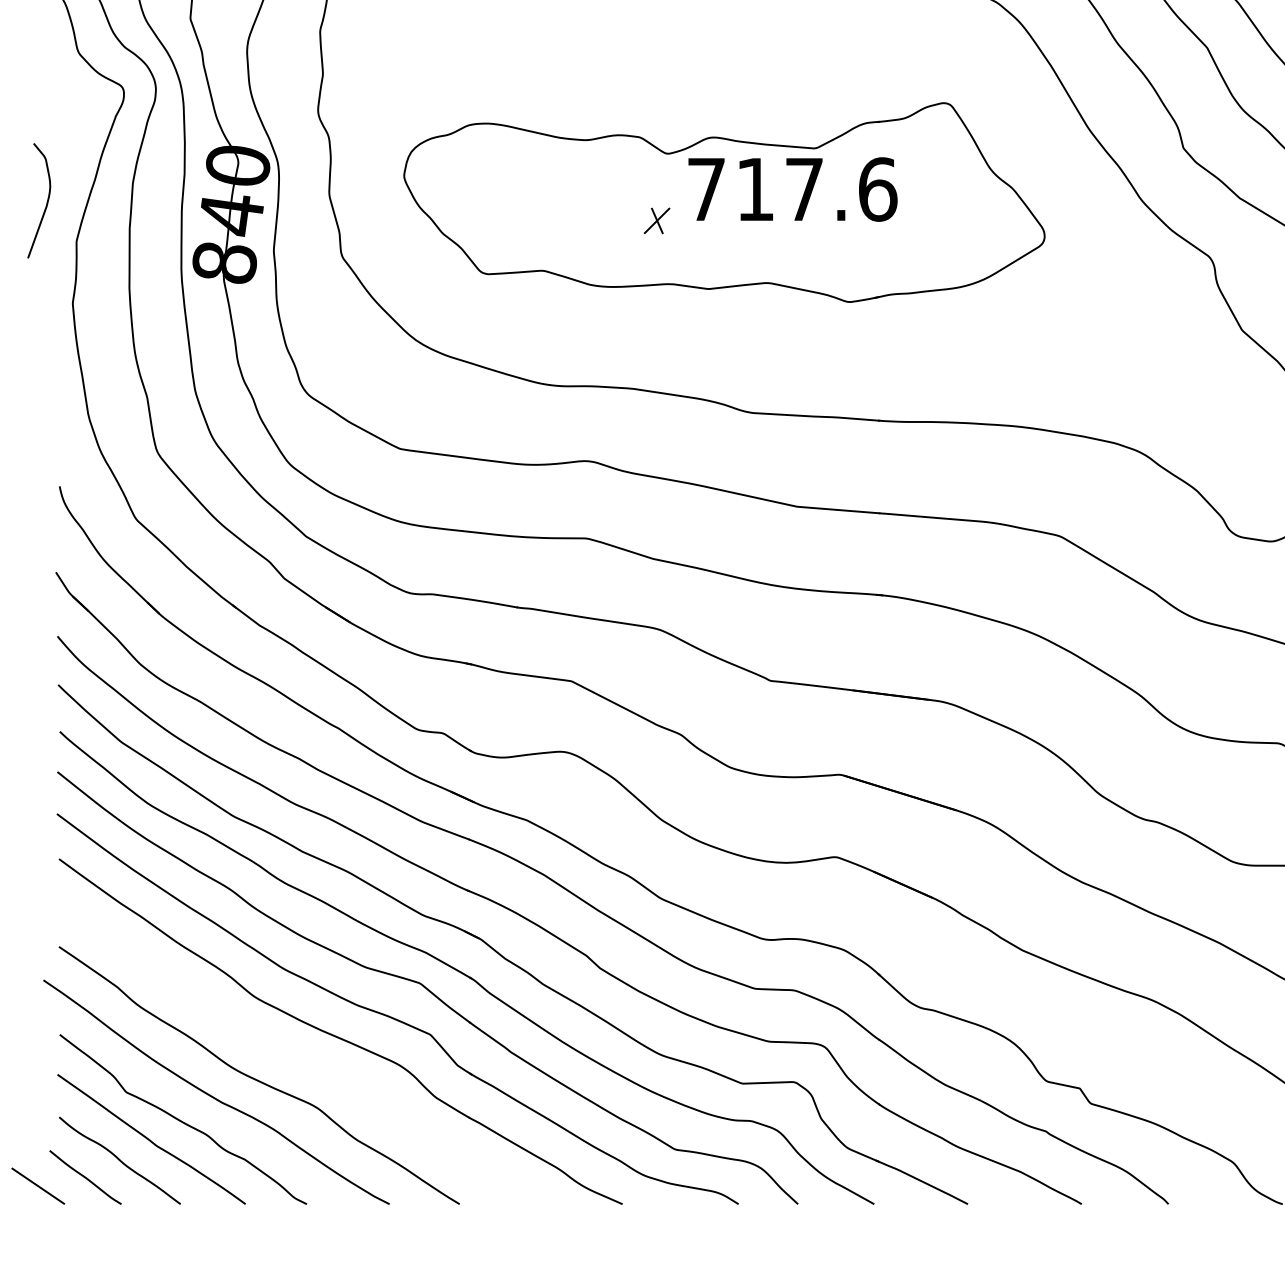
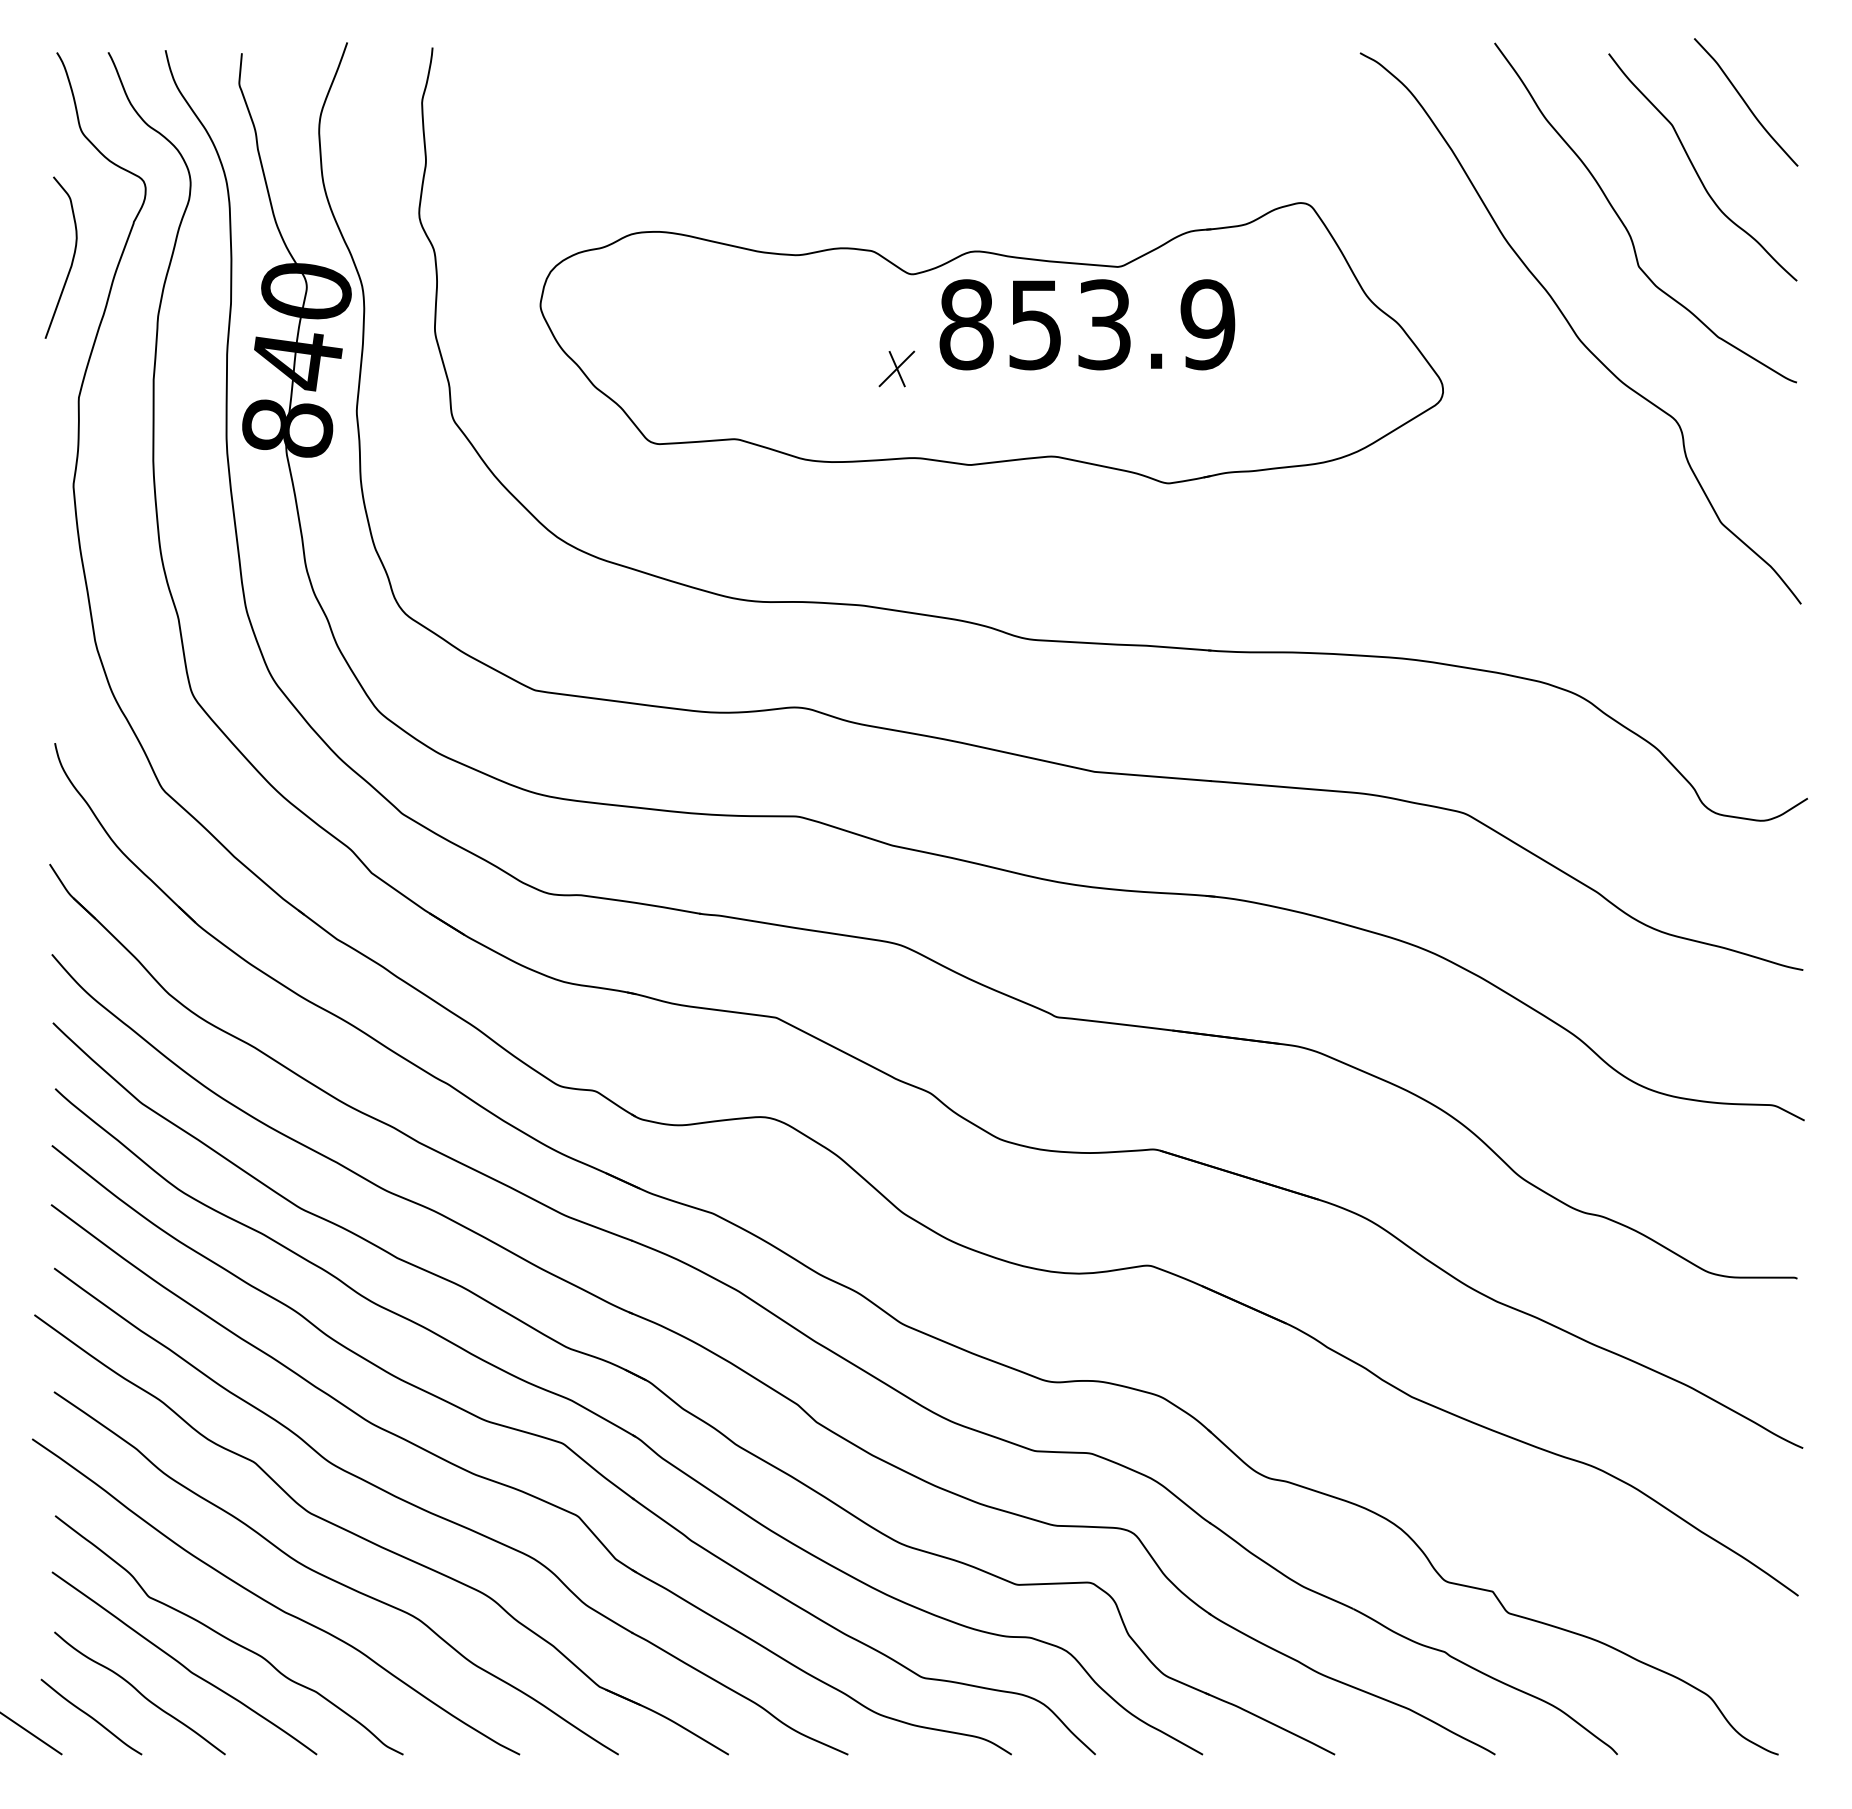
text: (792, 189) -> (1087, 324), 717.6 -> 853.9
curve: (46, 203) -> (71, 261), moved
part: (287, 1054) -> (376, 1543), added

